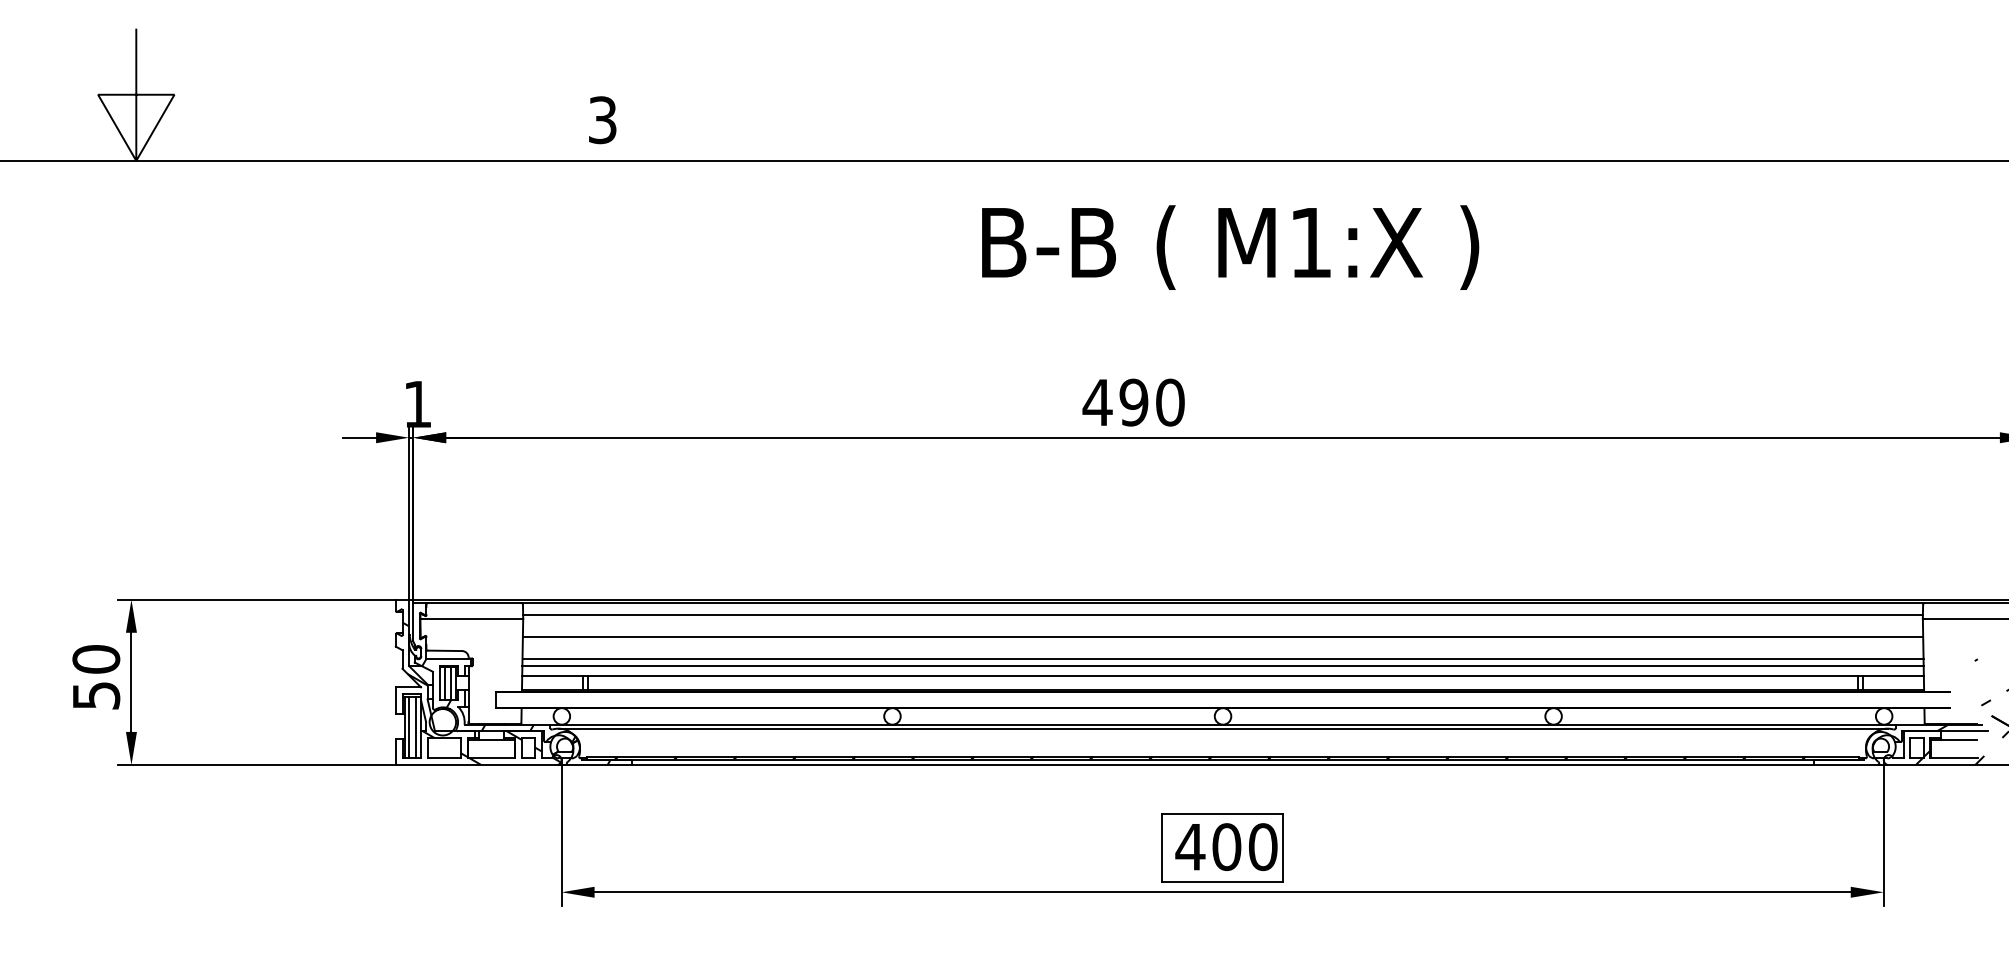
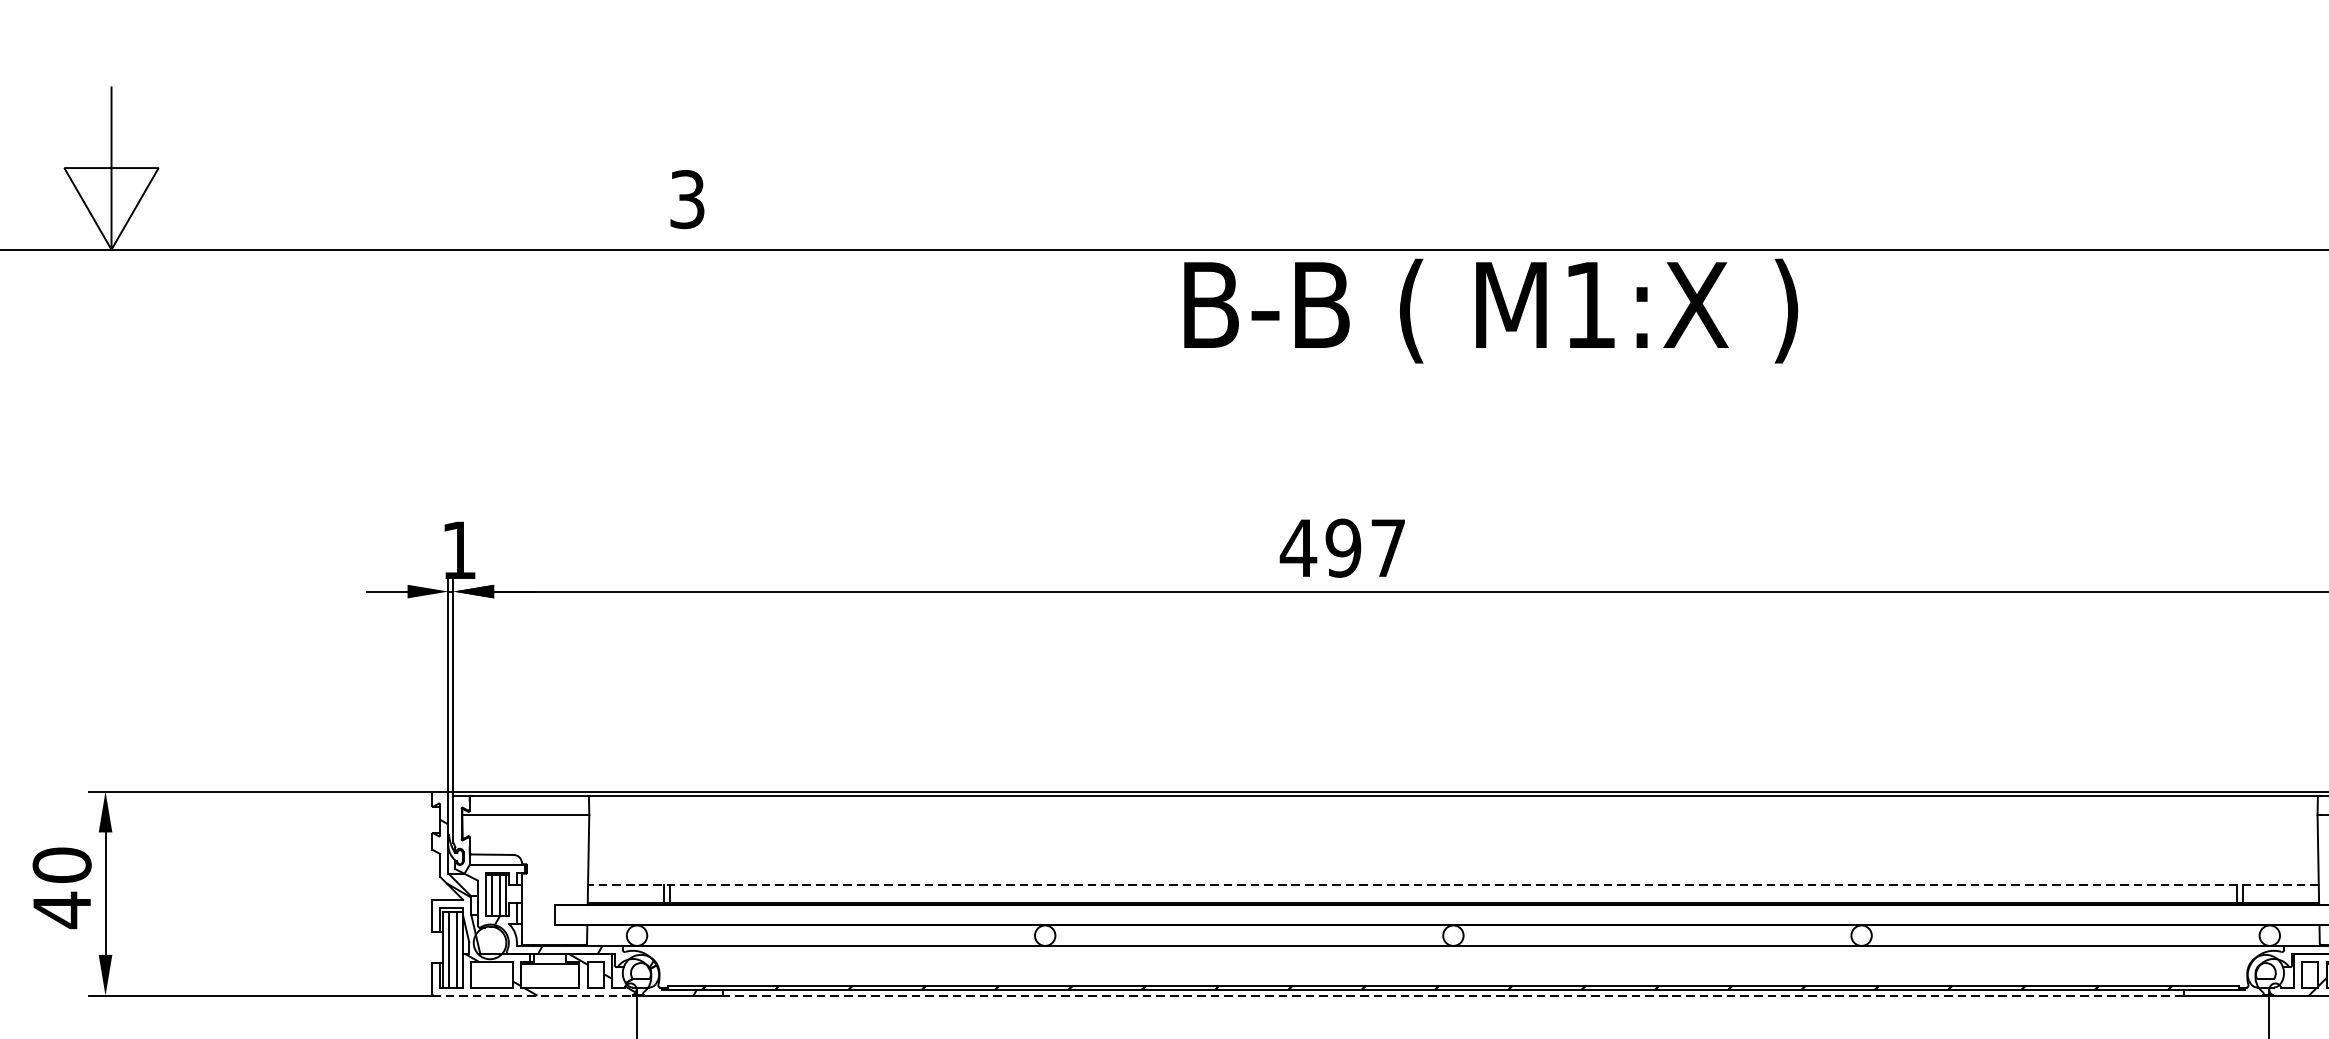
text: (1230, 247) -> (1491, 310), moved
text: (1170, 402) -> (1388, 548), 490 -> 497
line: (1222, 615) -> (1452, 811), removed
line: (1222, 636) -> (1452, 837), removed
line: (1222, 659) -> (1452, 865), removed
line: (1222, 665) -> (1452, 872), removed
line: (1223, 675) -> (1453, 885), solid -> dashed
text: (96, 695) -> (62, 909), 50 -> 40
line: (1222, 728) -> (1452, 950), removed
line: (477, 765) -> (532, 996), solid -> dashed
line: (1222, 765) -> (1452, 996), solid -> dashed

